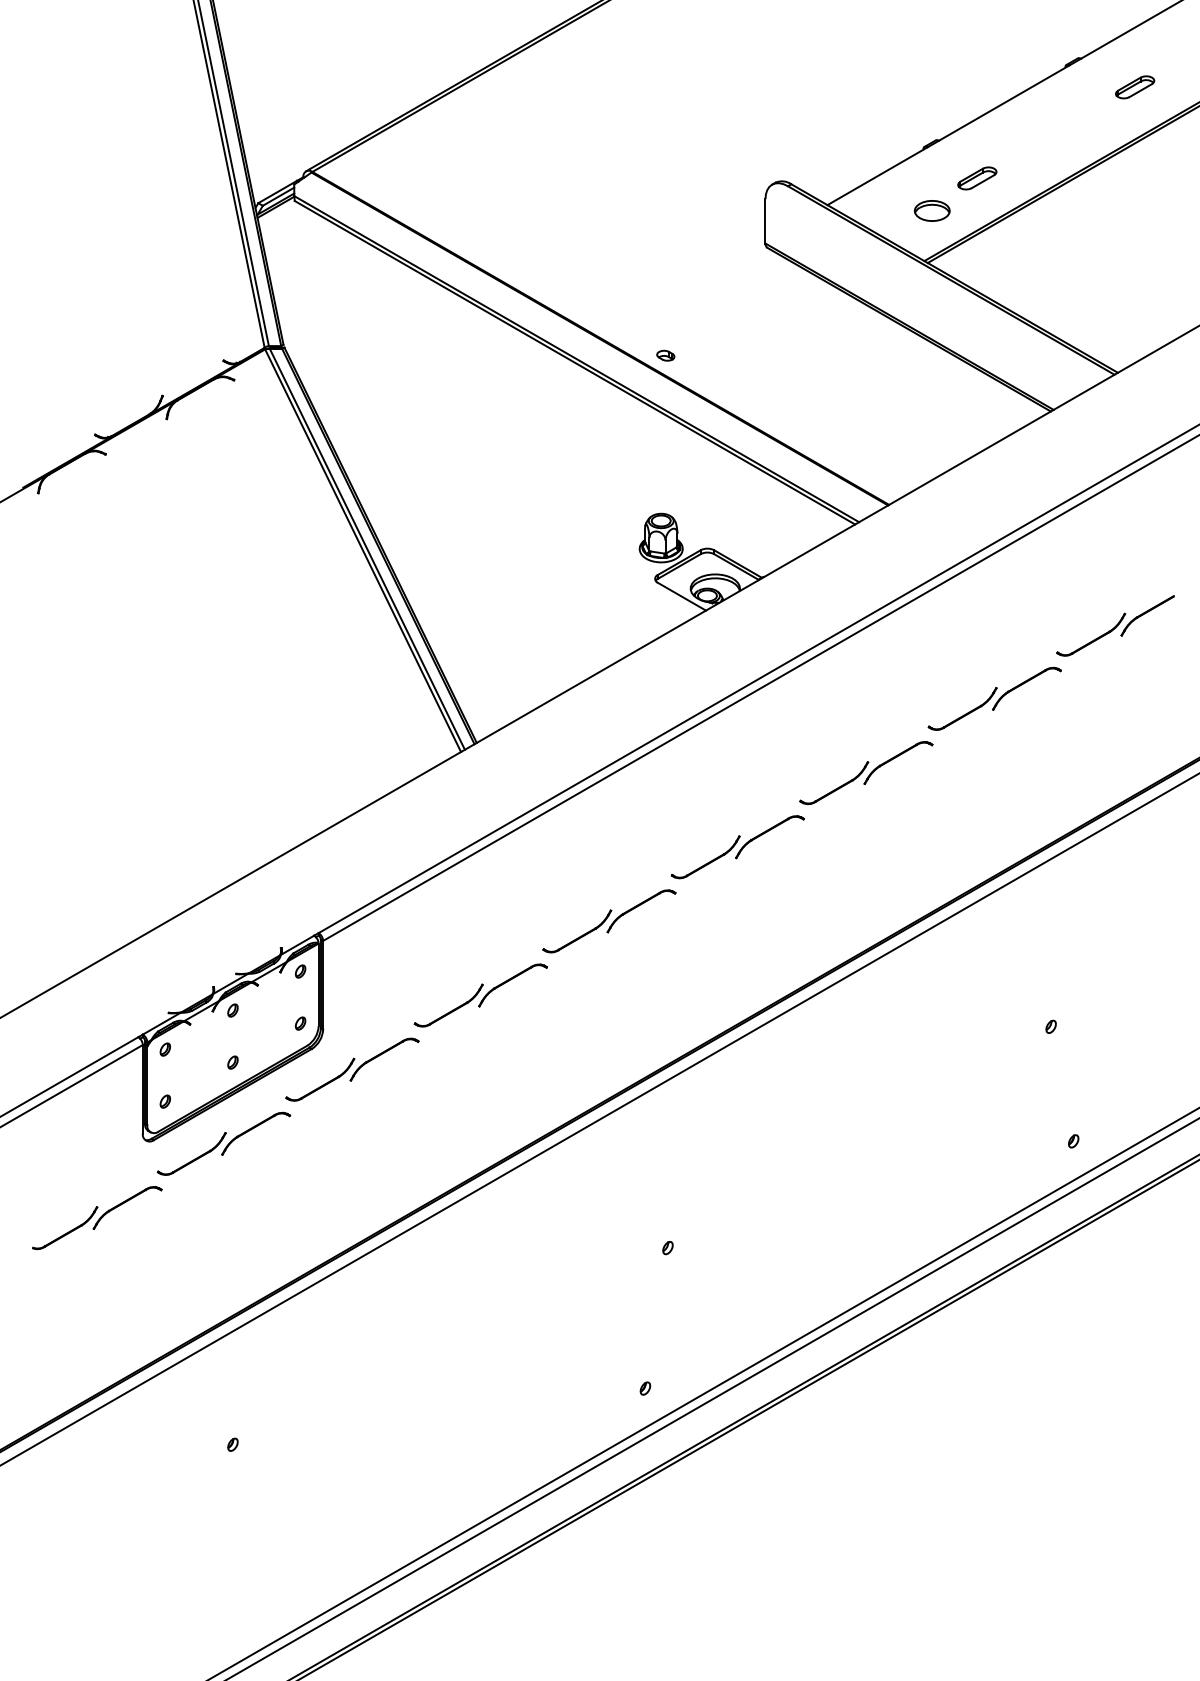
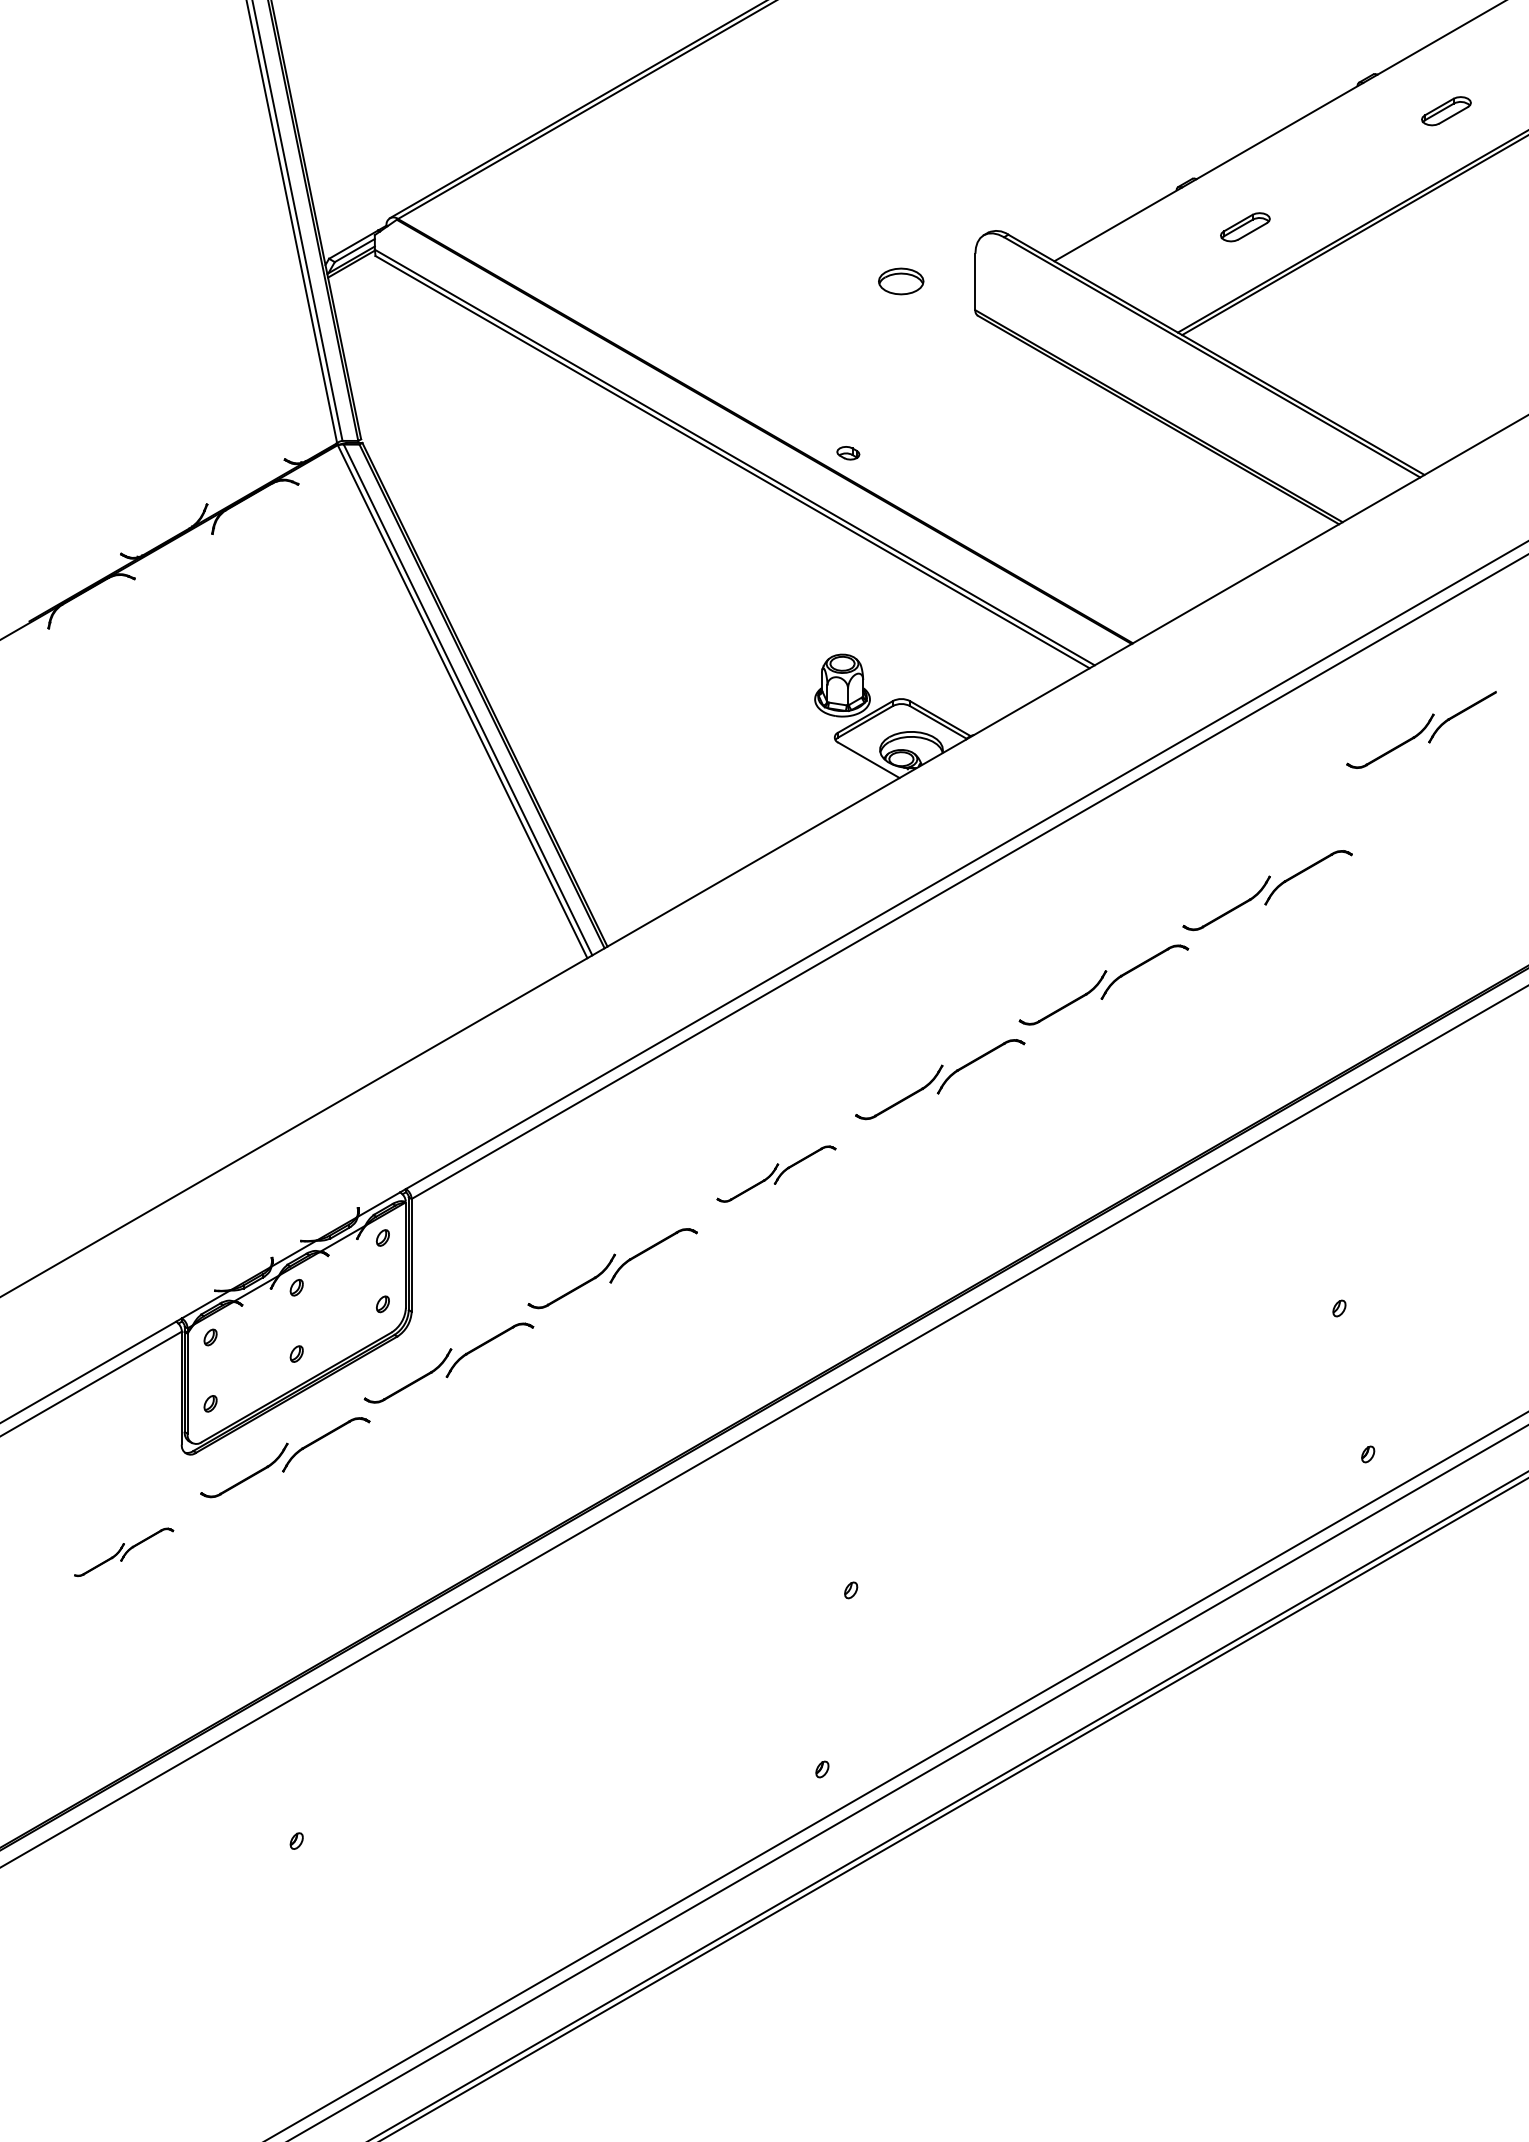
part: (932, 210) -> (901, 280), moved
part: (1115, 625) -> (1421, 729), moved
part: (609, 921) -> (776, 1174), size x0.7
part: (97, 1218) -> (124, 1552), size x0.6

